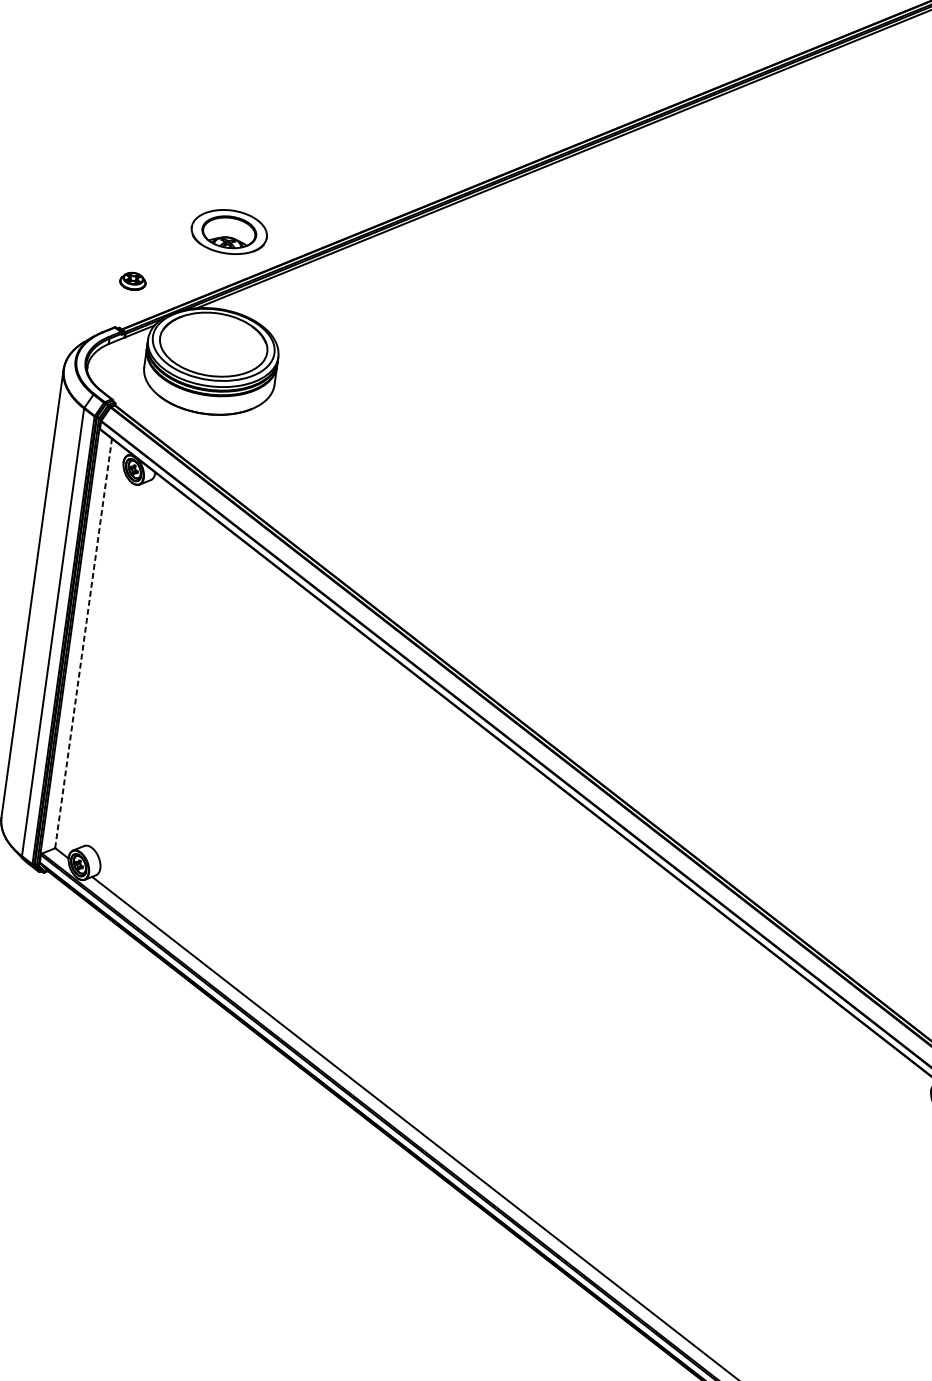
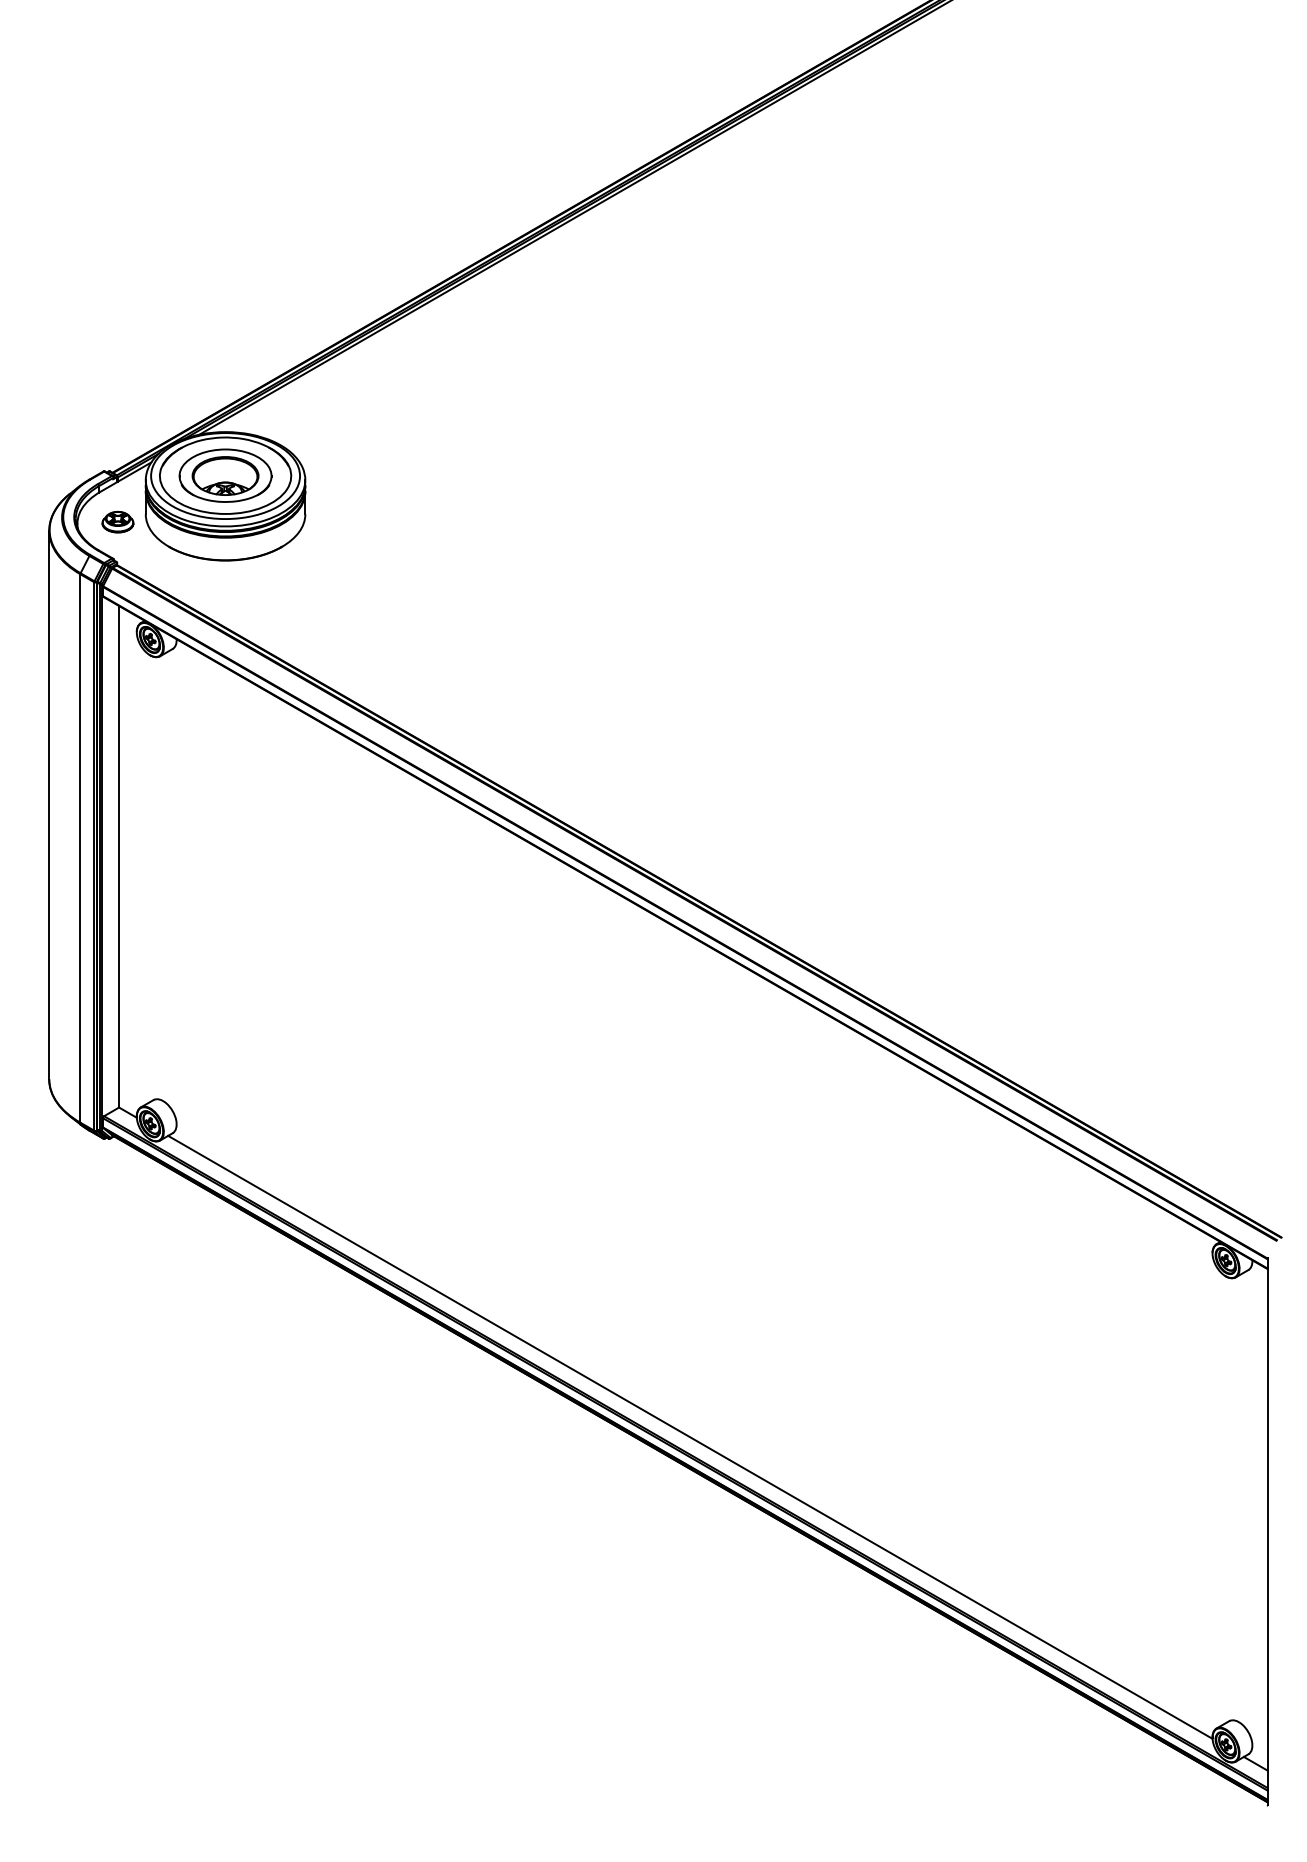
part: (229, 231) -> (225, 475), moved
part: (132, 280) -> (117, 521), moved
line: (83, 643) -> (118, 856), dashed -> solid

